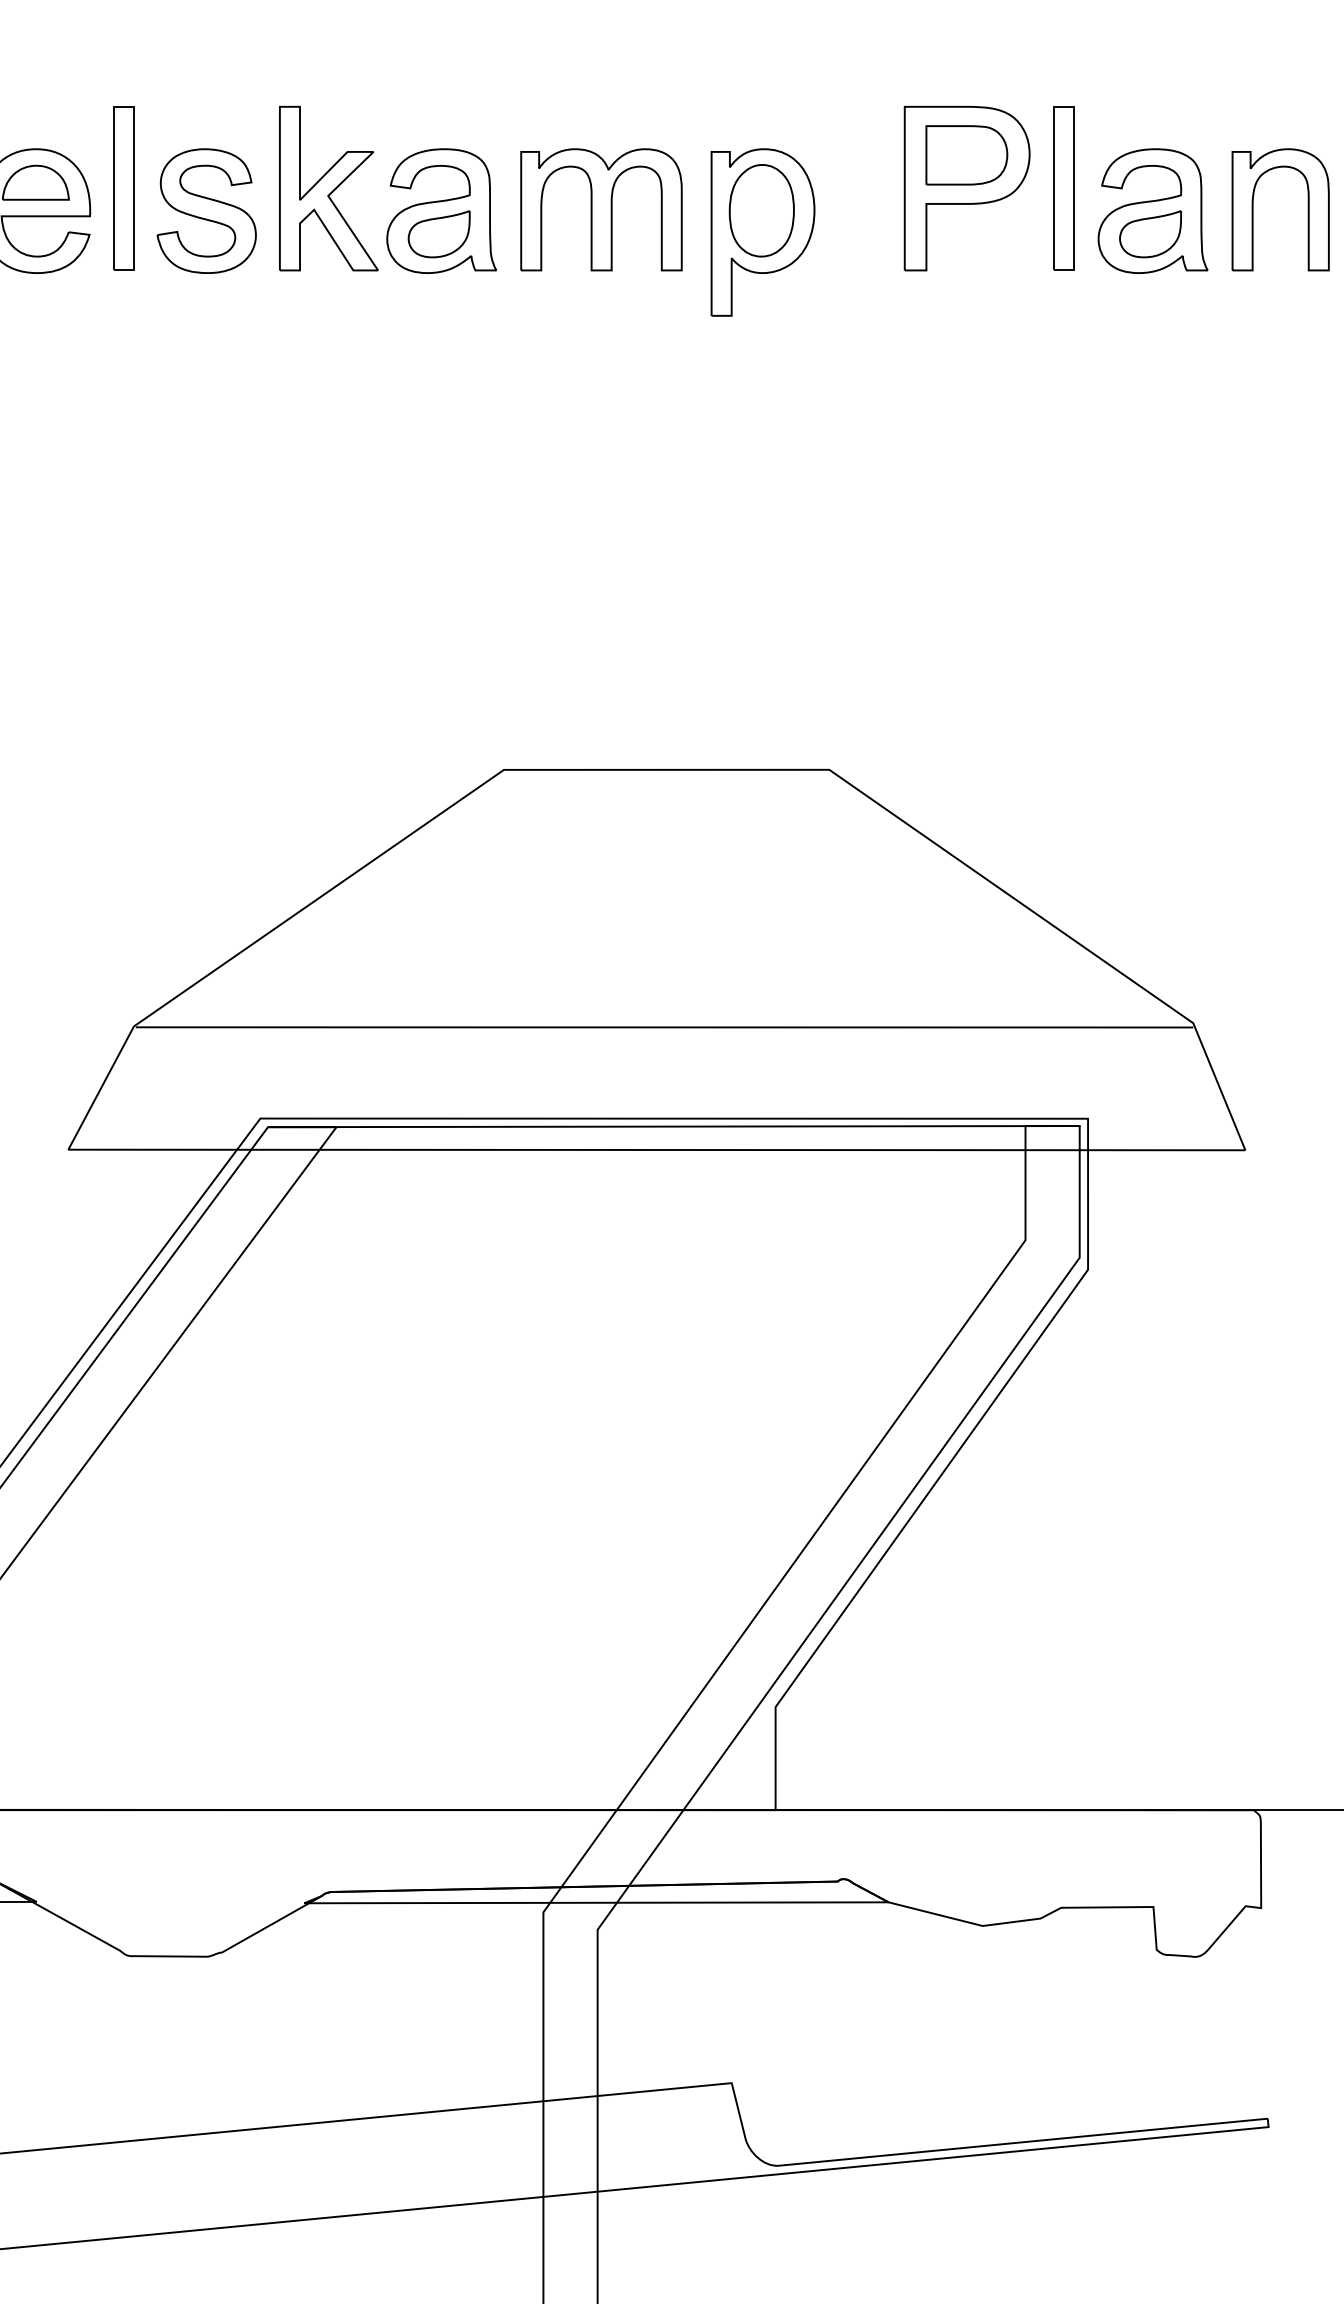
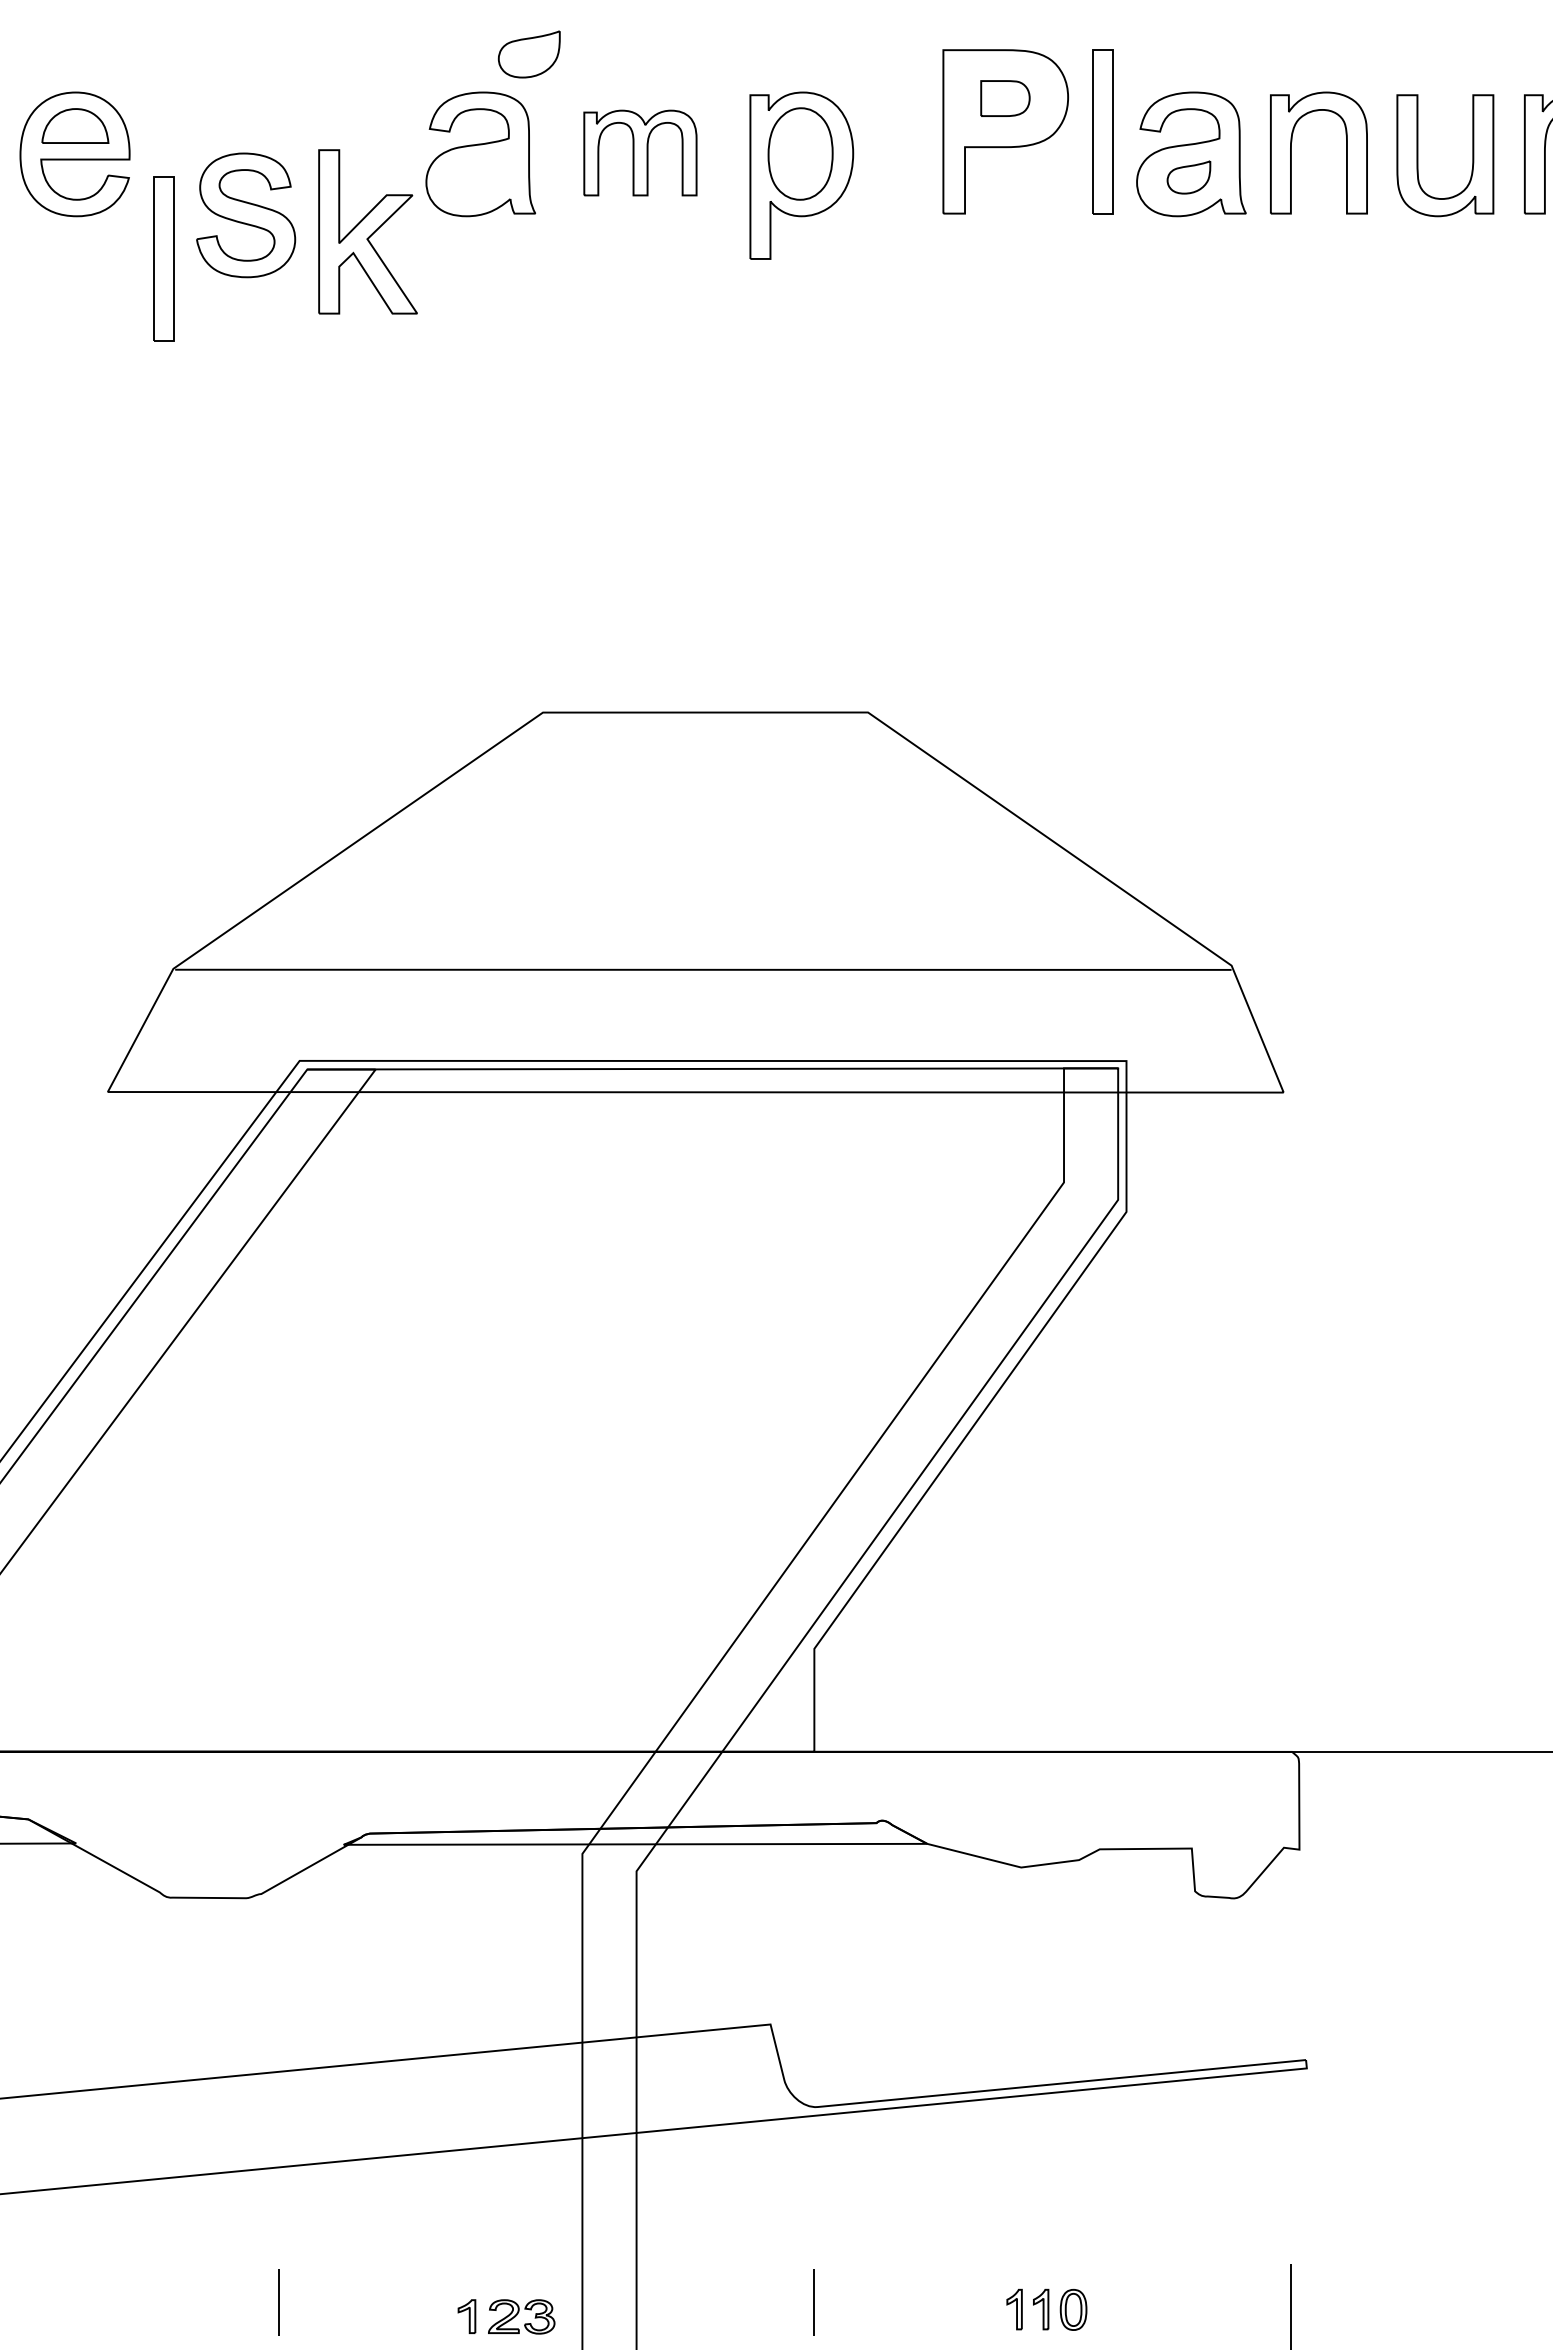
part: (966, 155) -> (1005, 98), size x0.6
part: (124, 188) -> (163, 258), moved
part: (328, 188) -> (367, 231), moved
part: (601, 209) -> (640, 152), size x0.7
part: (207, 211) -> (246, 215), moved
part: (438, 234) -> (528, 54), moved
part: (1150, 234) -> (1188, 177), size x0.7

